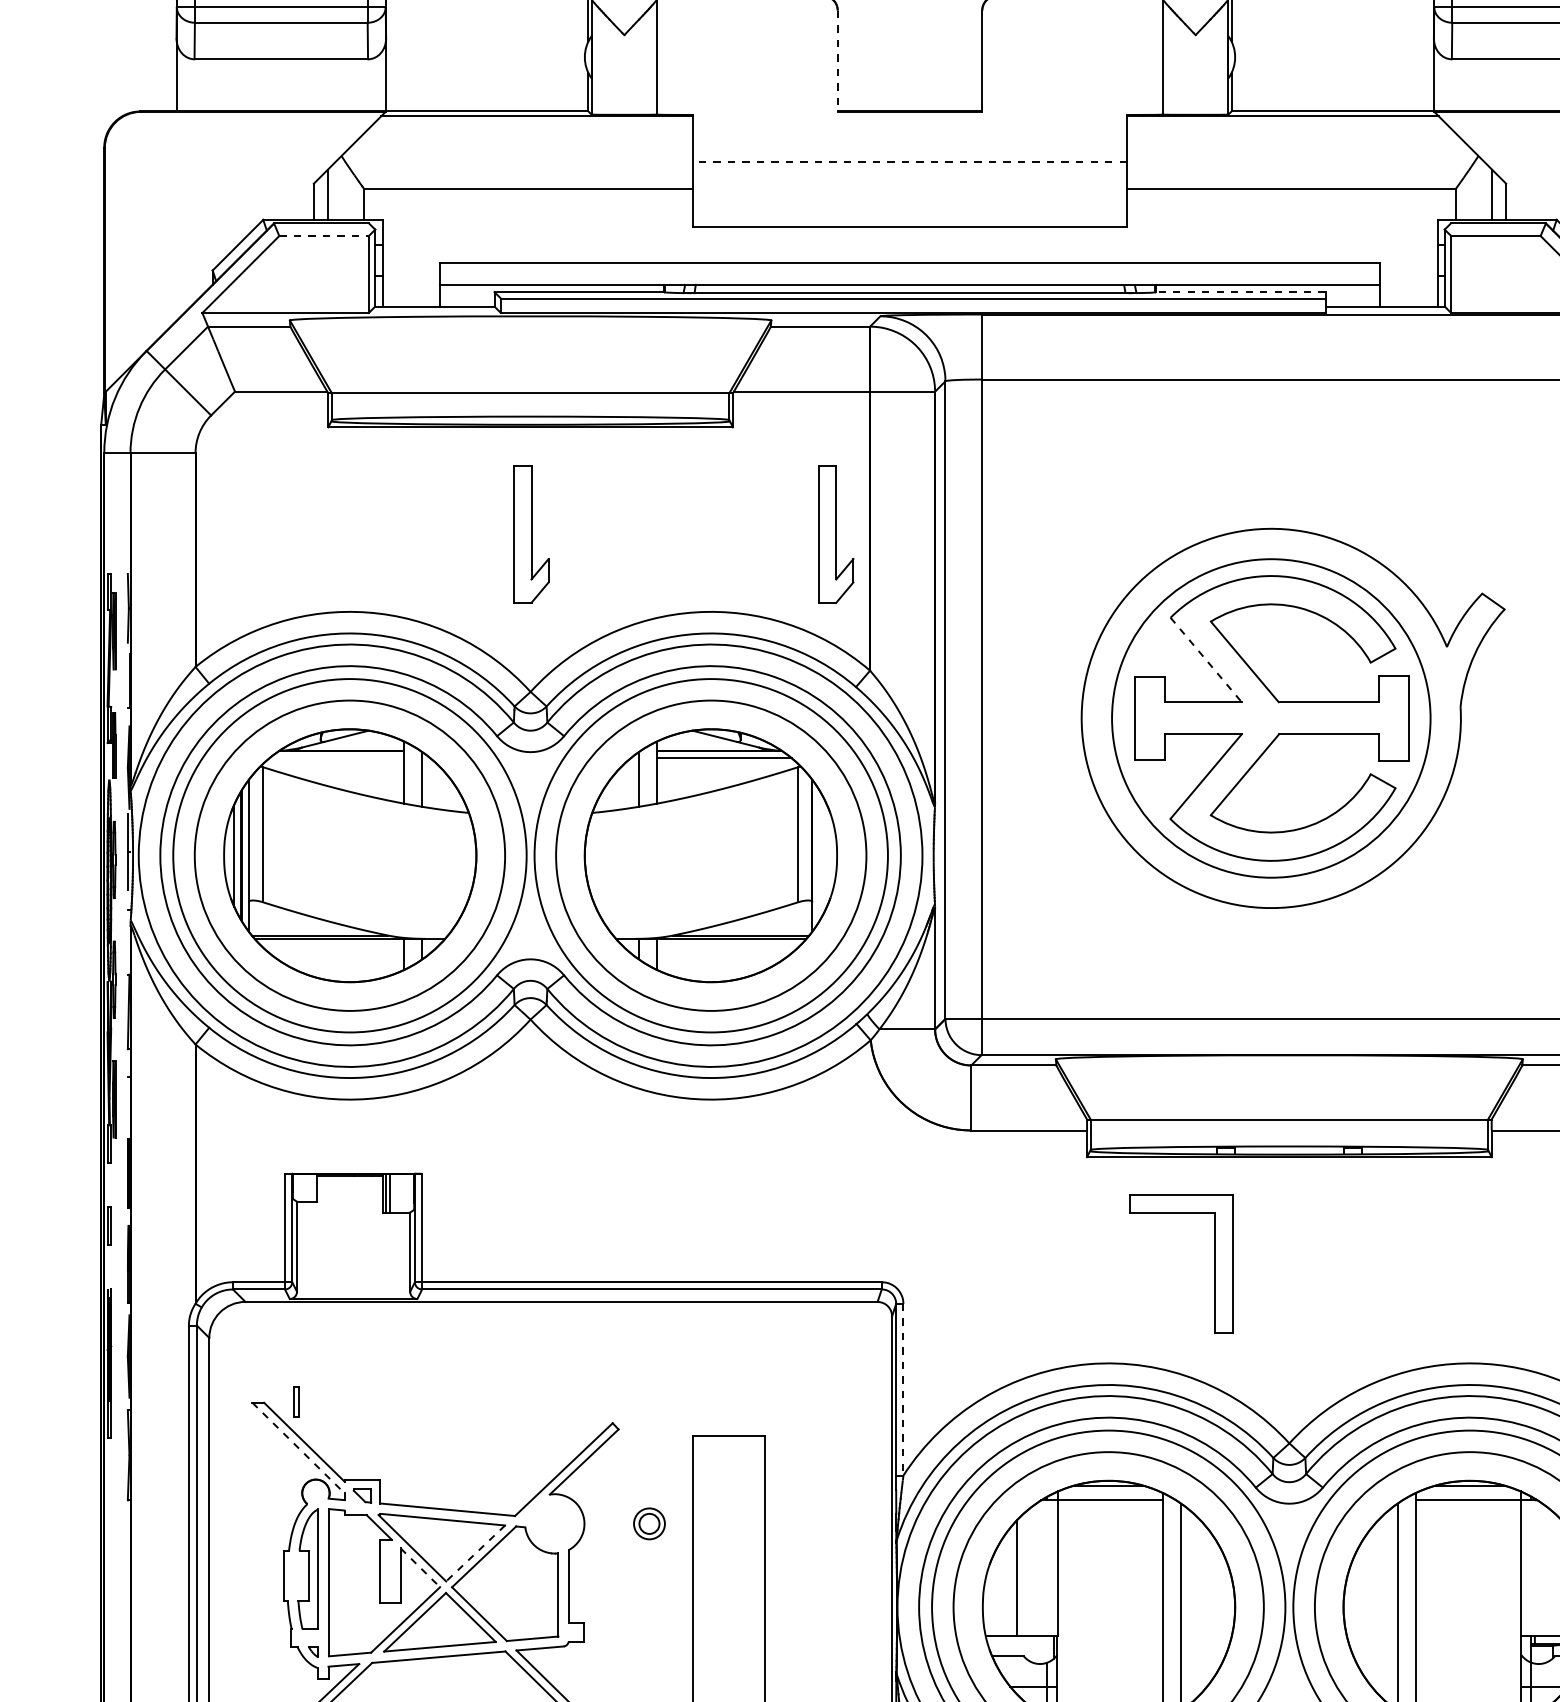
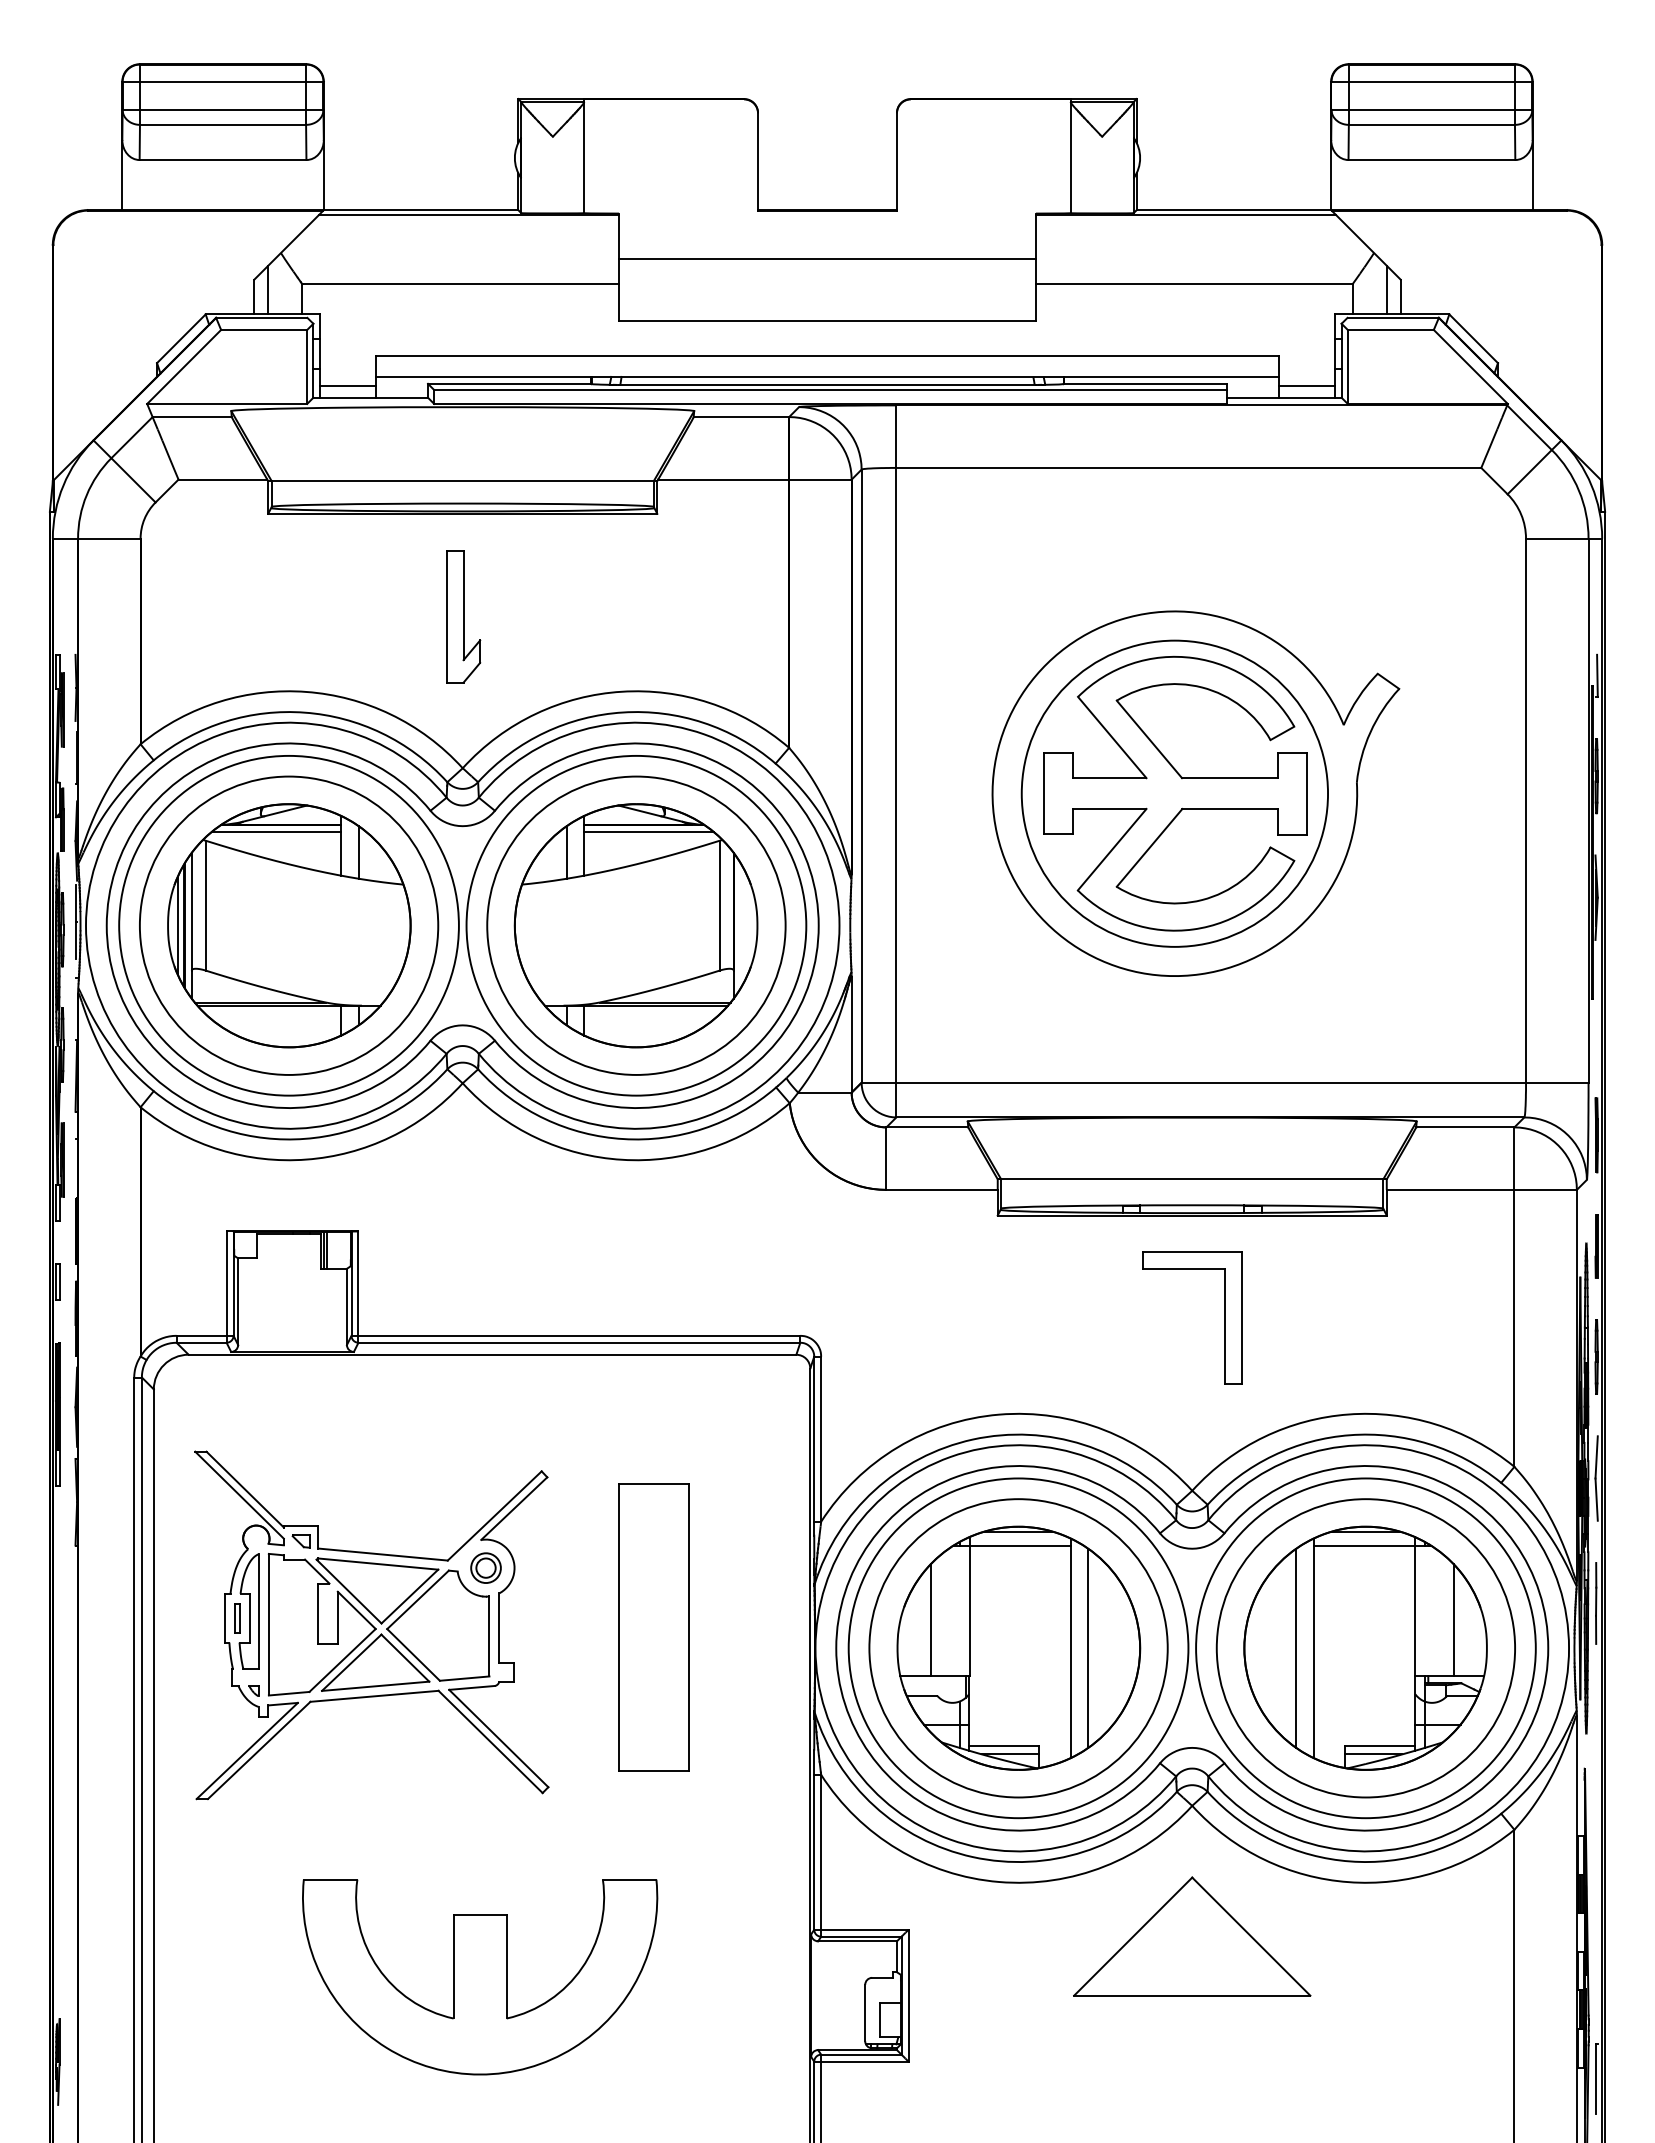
line: (838, 60) -> (758, 161), dashed -> solid
line: (909, 161) -> (827, 258), dashed -> solid
line: (324, 235) -> (264, 329), dashed -> solid
line: (1240, 291) -> (1145, 383), dashed -> solid
line: (410, 294) -> (347, 386), added
line: (1408, 294) -> (1306, 386), added
part: (836, 534) -> (756, 616), removed
line: (1206, 659) -> (1112, 737), dashed -> solid
line: (336, 757) -> (276, 831), added
part: (1214, 1263) -> (1224, 1317), moved
line: (903, 1390) -> (821, 1439), dashed -> solid
part: (296, 1402) -> (237, 1618), moved
line: (298, 1448) -> (239, 1495), dashed -> solid
part: (648, 1523) -> (485, 1567), moved
line: (475, 1553) -> (409, 1596), dashed -> solid
line: (420, 1567) -> (356, 1610), dashed -> solid

